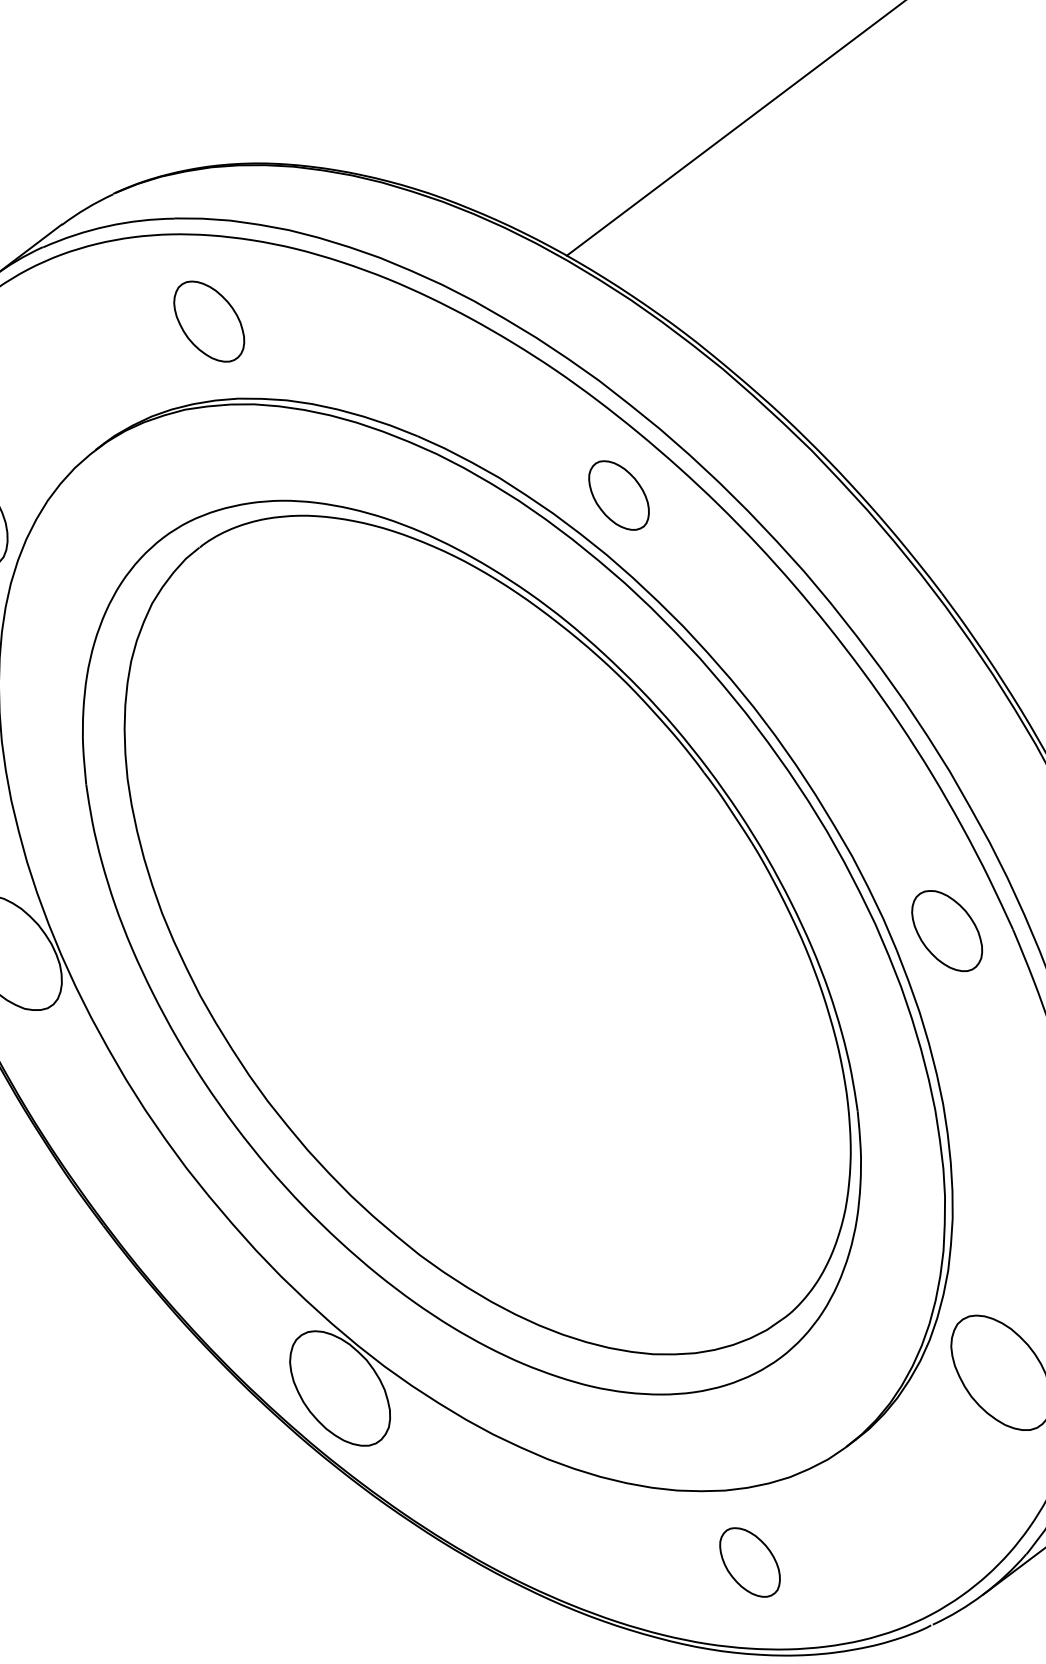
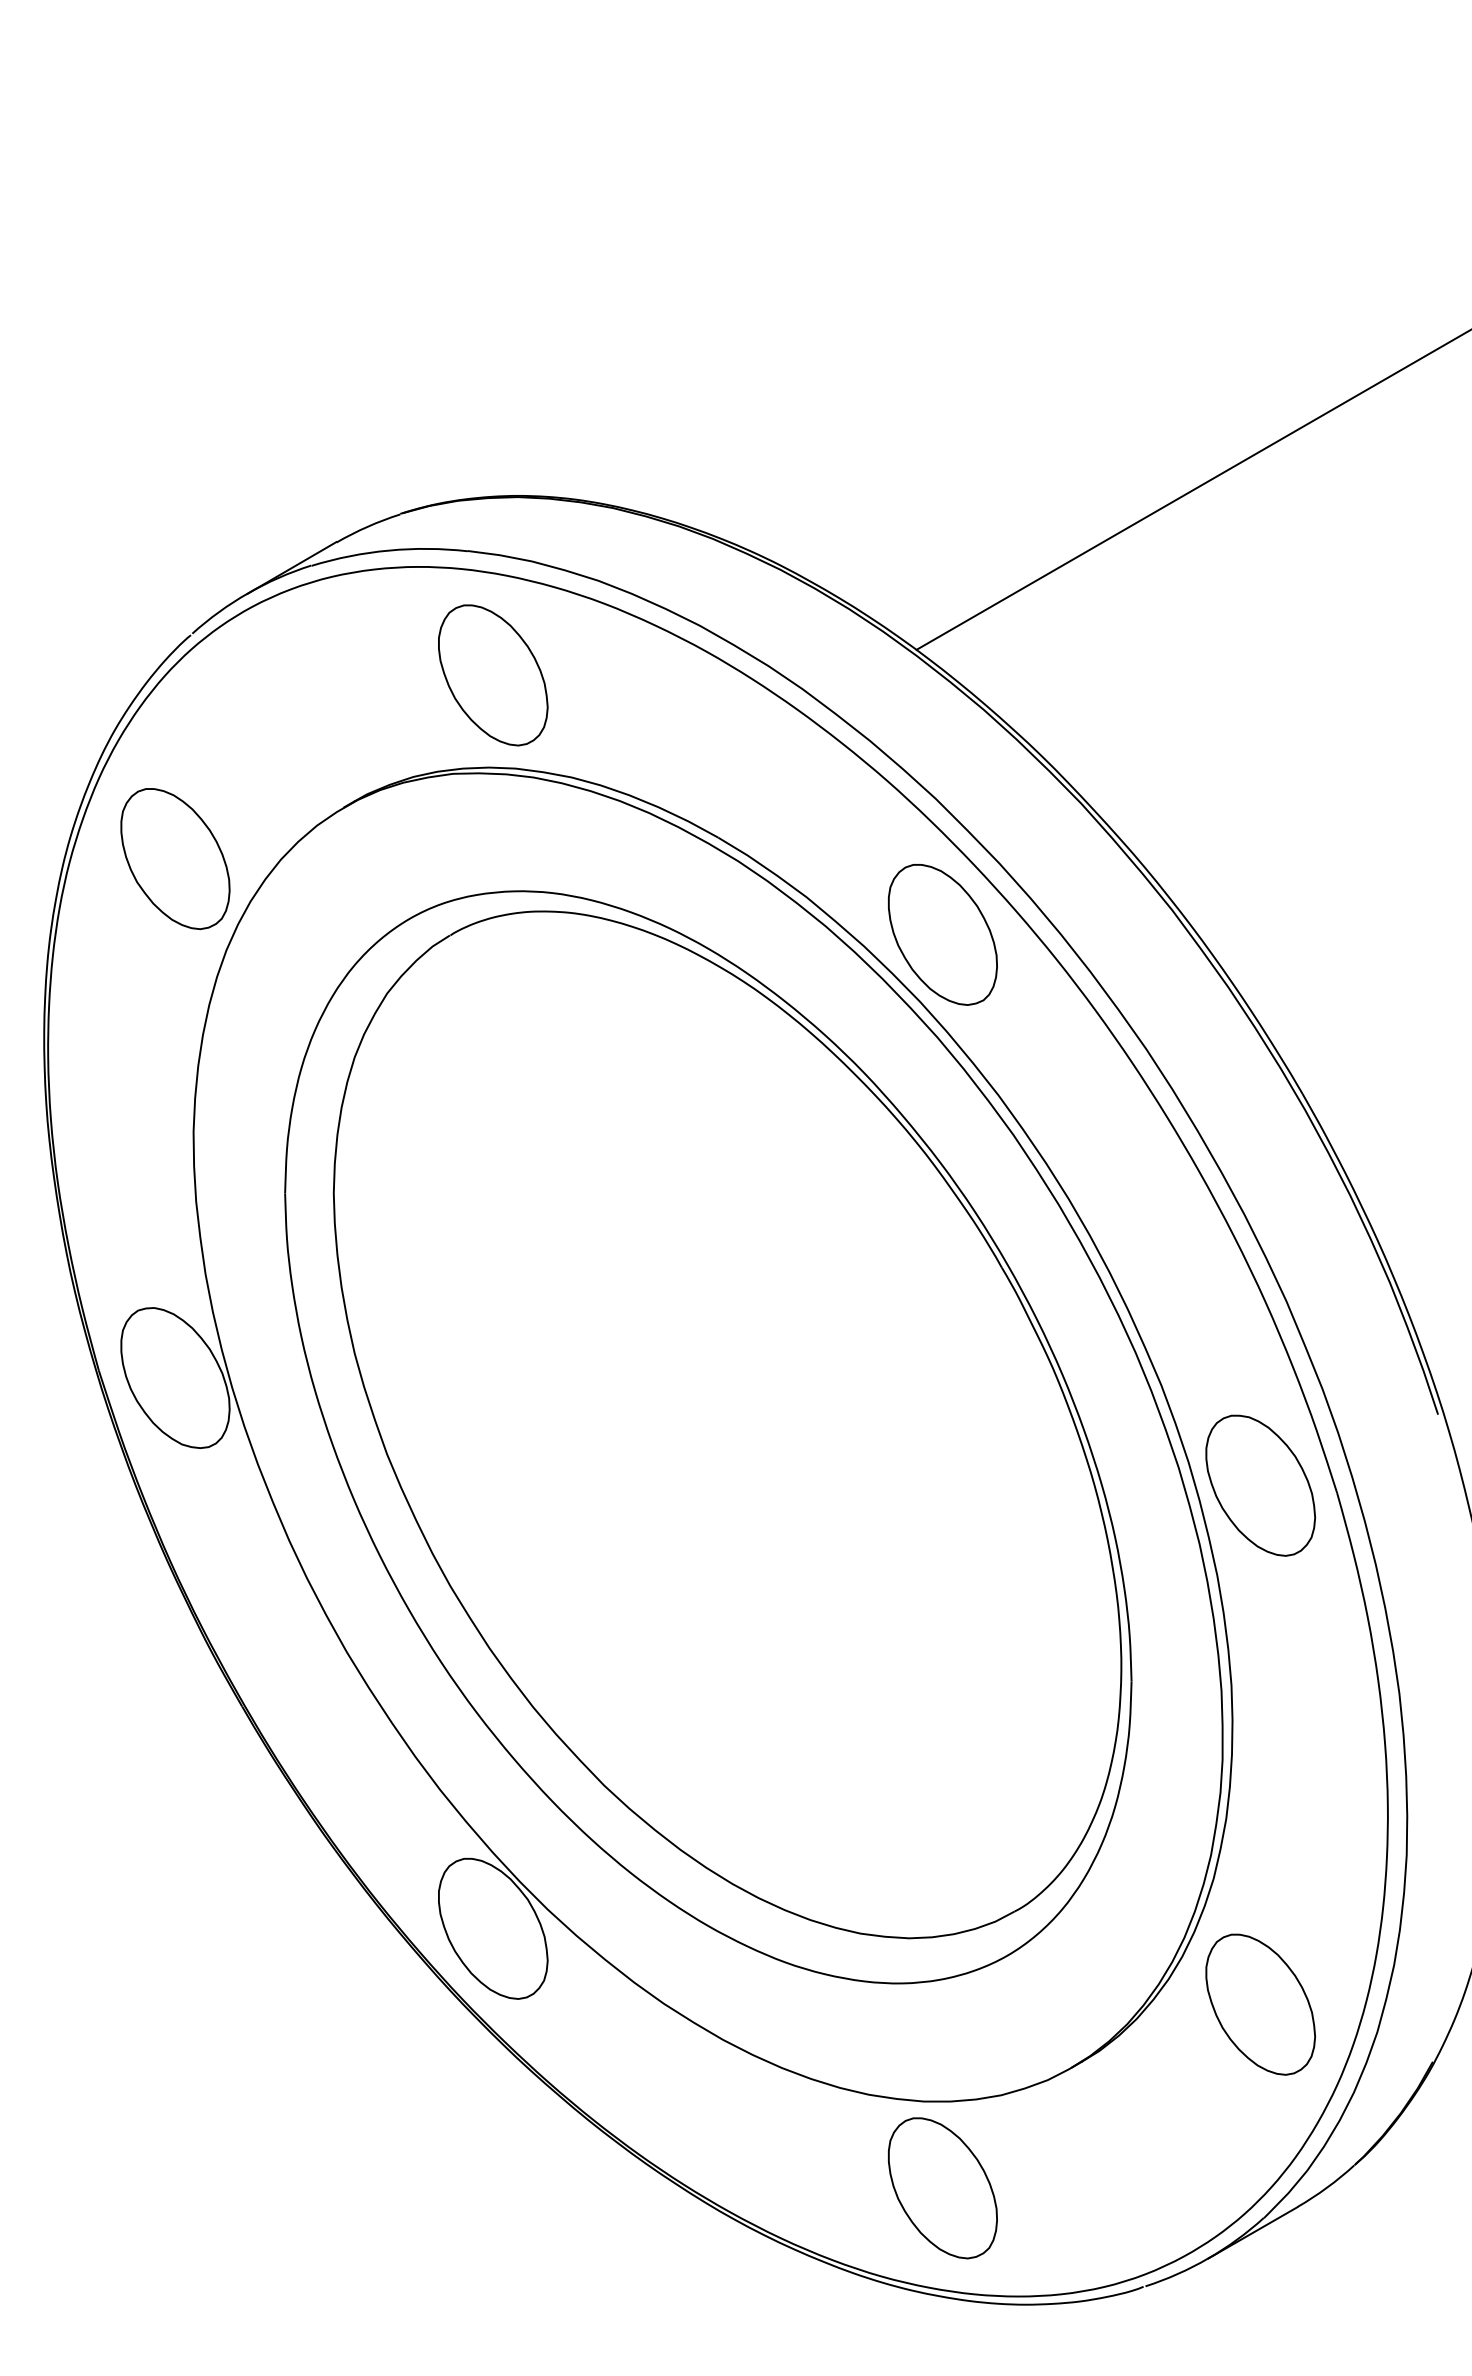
part: (209, 321) -> (493, 675), size x1.43
part: (618, 495) -> (942, 934), size x1.67
part: (946, 931) -> (1260, 1485), size x1.43
part: (749, 1562) -> (942, 2188), size x1.67

